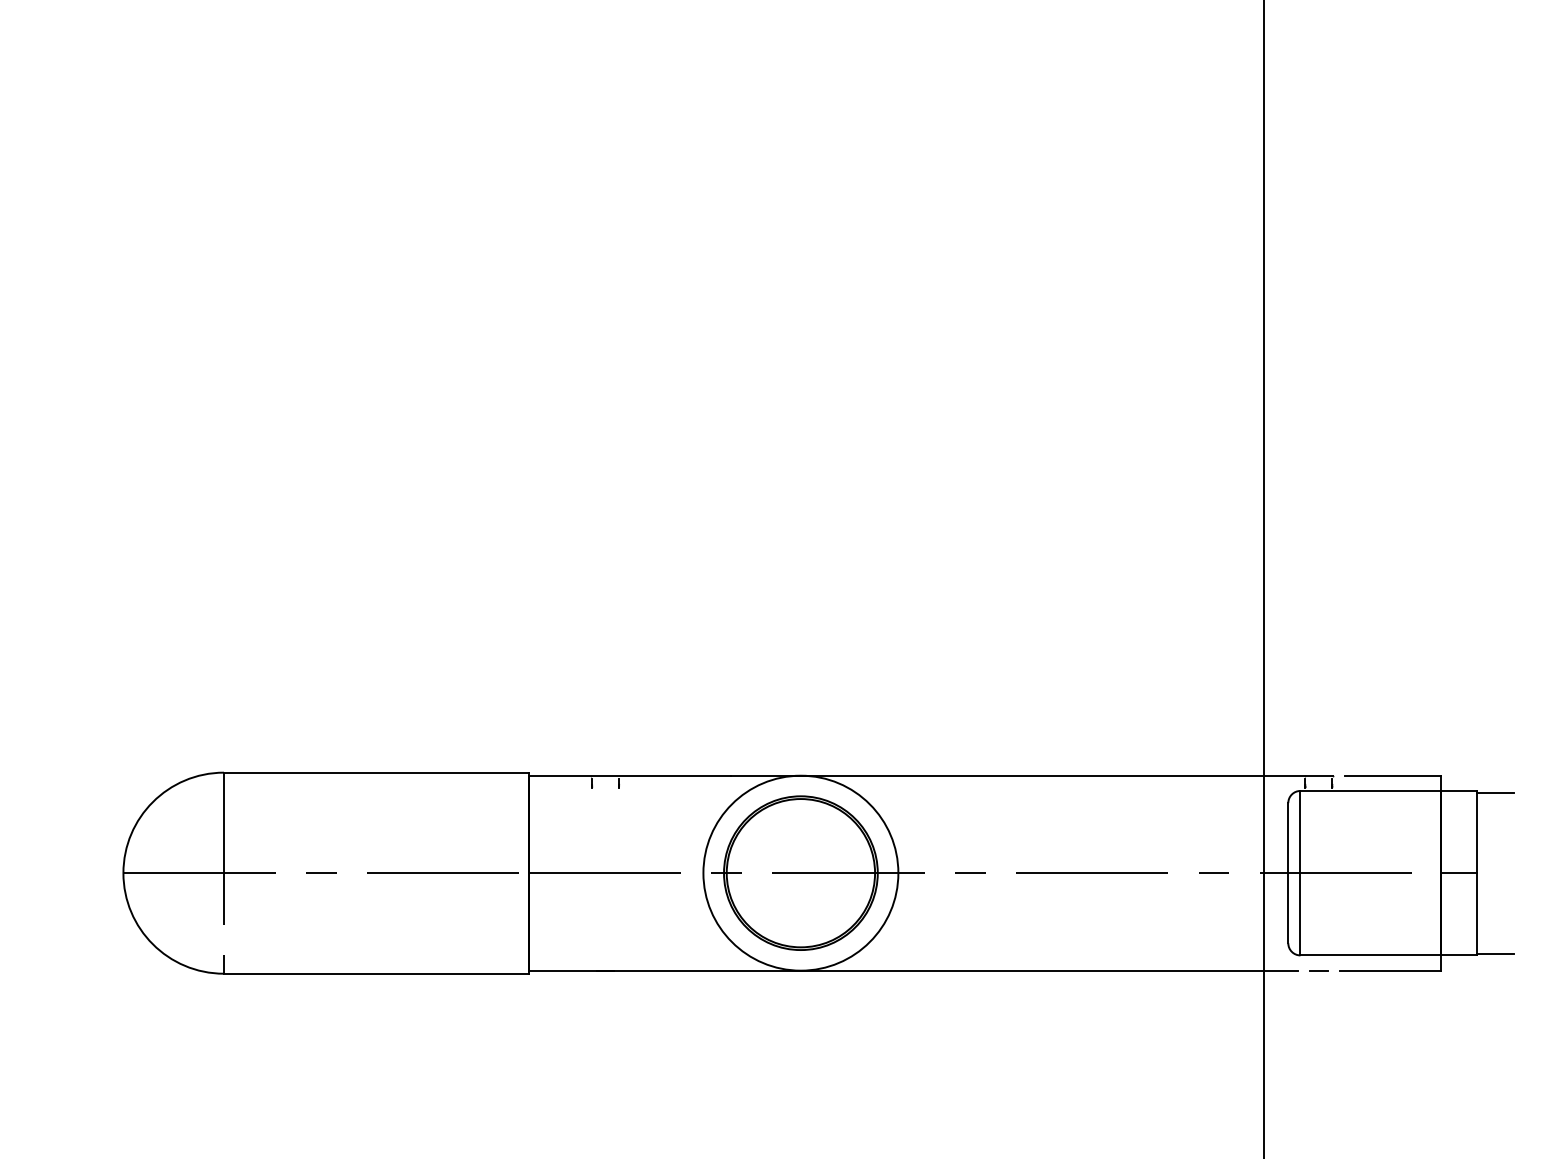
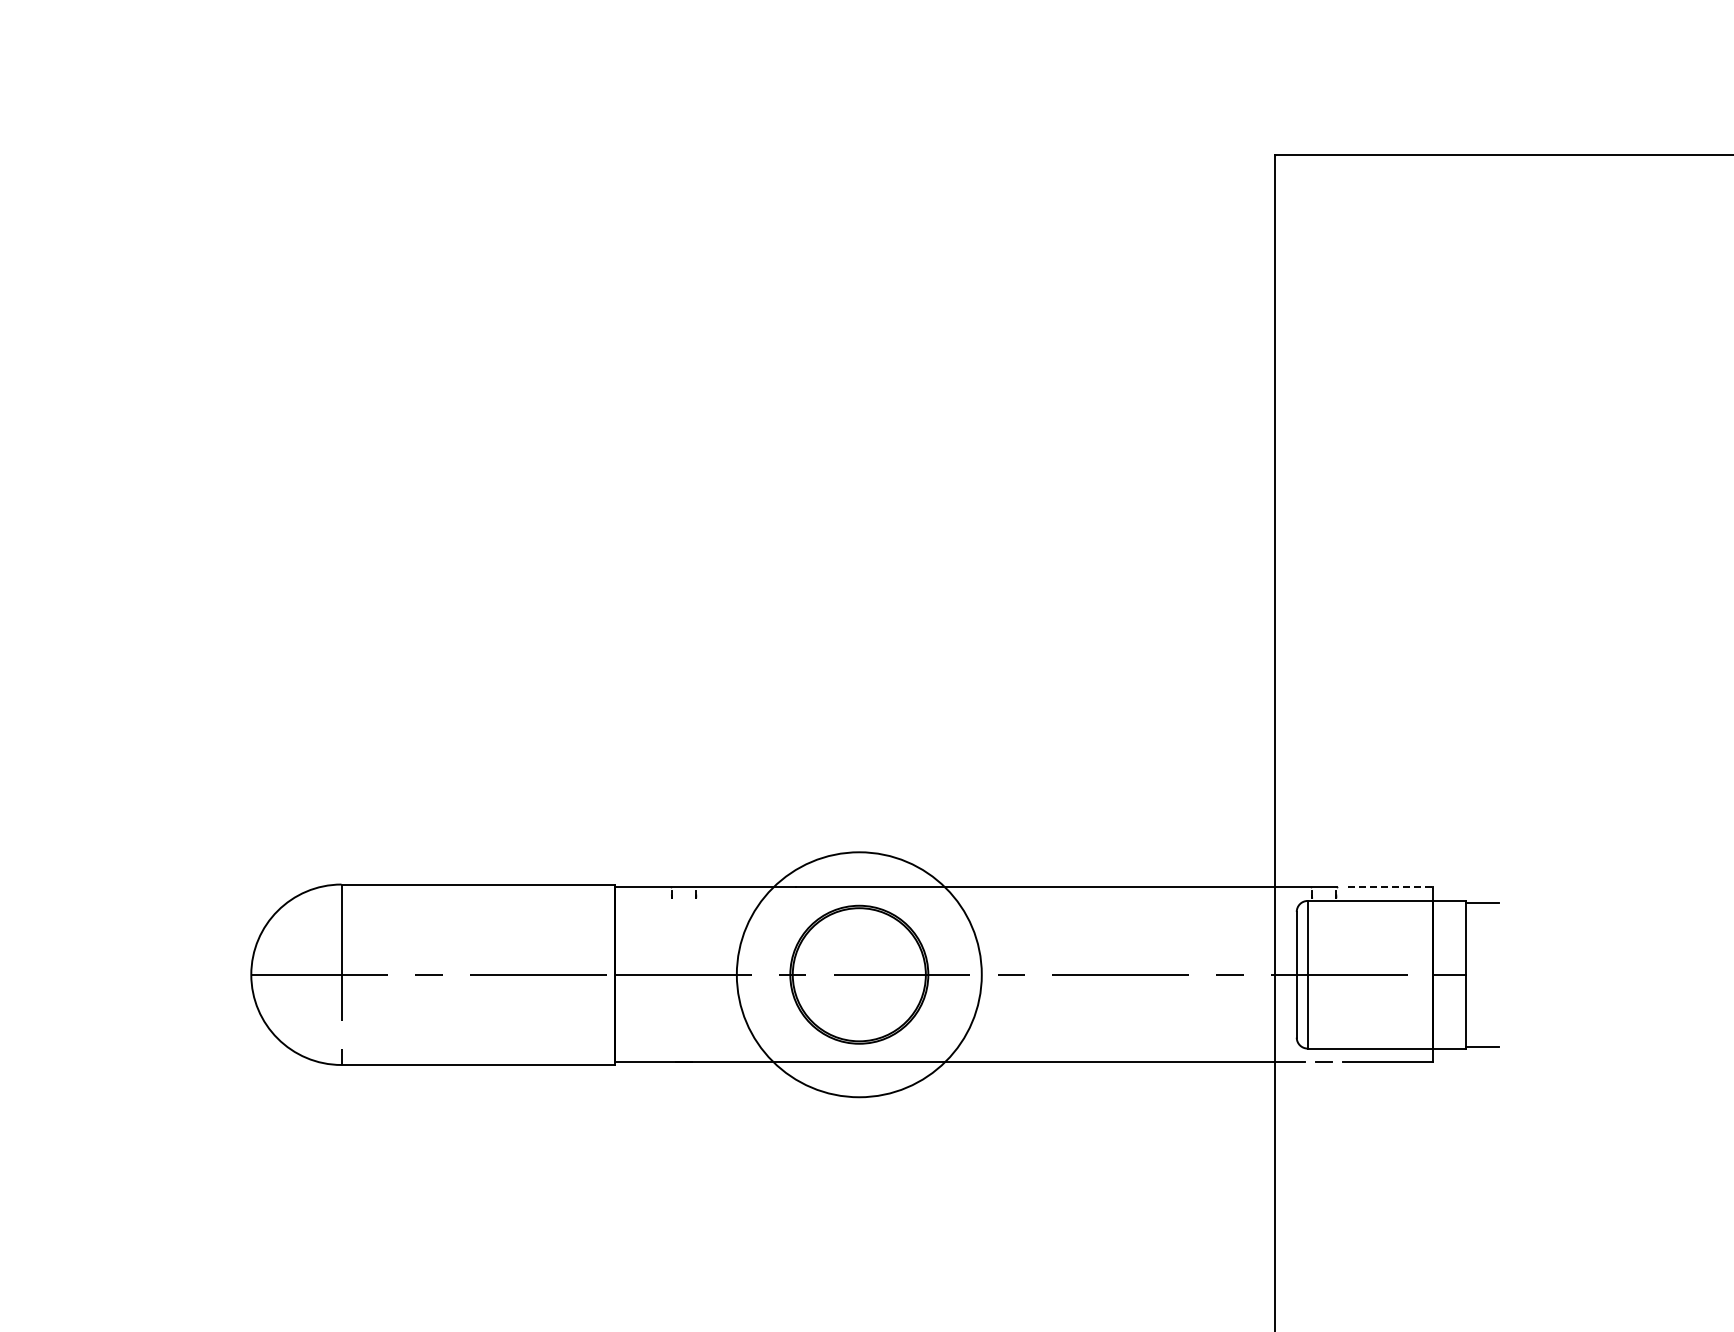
line: (1392, 775) -> (1390, 887), solid -> dashed
circle: (799, 872) -> (858, 974), size x1.4

